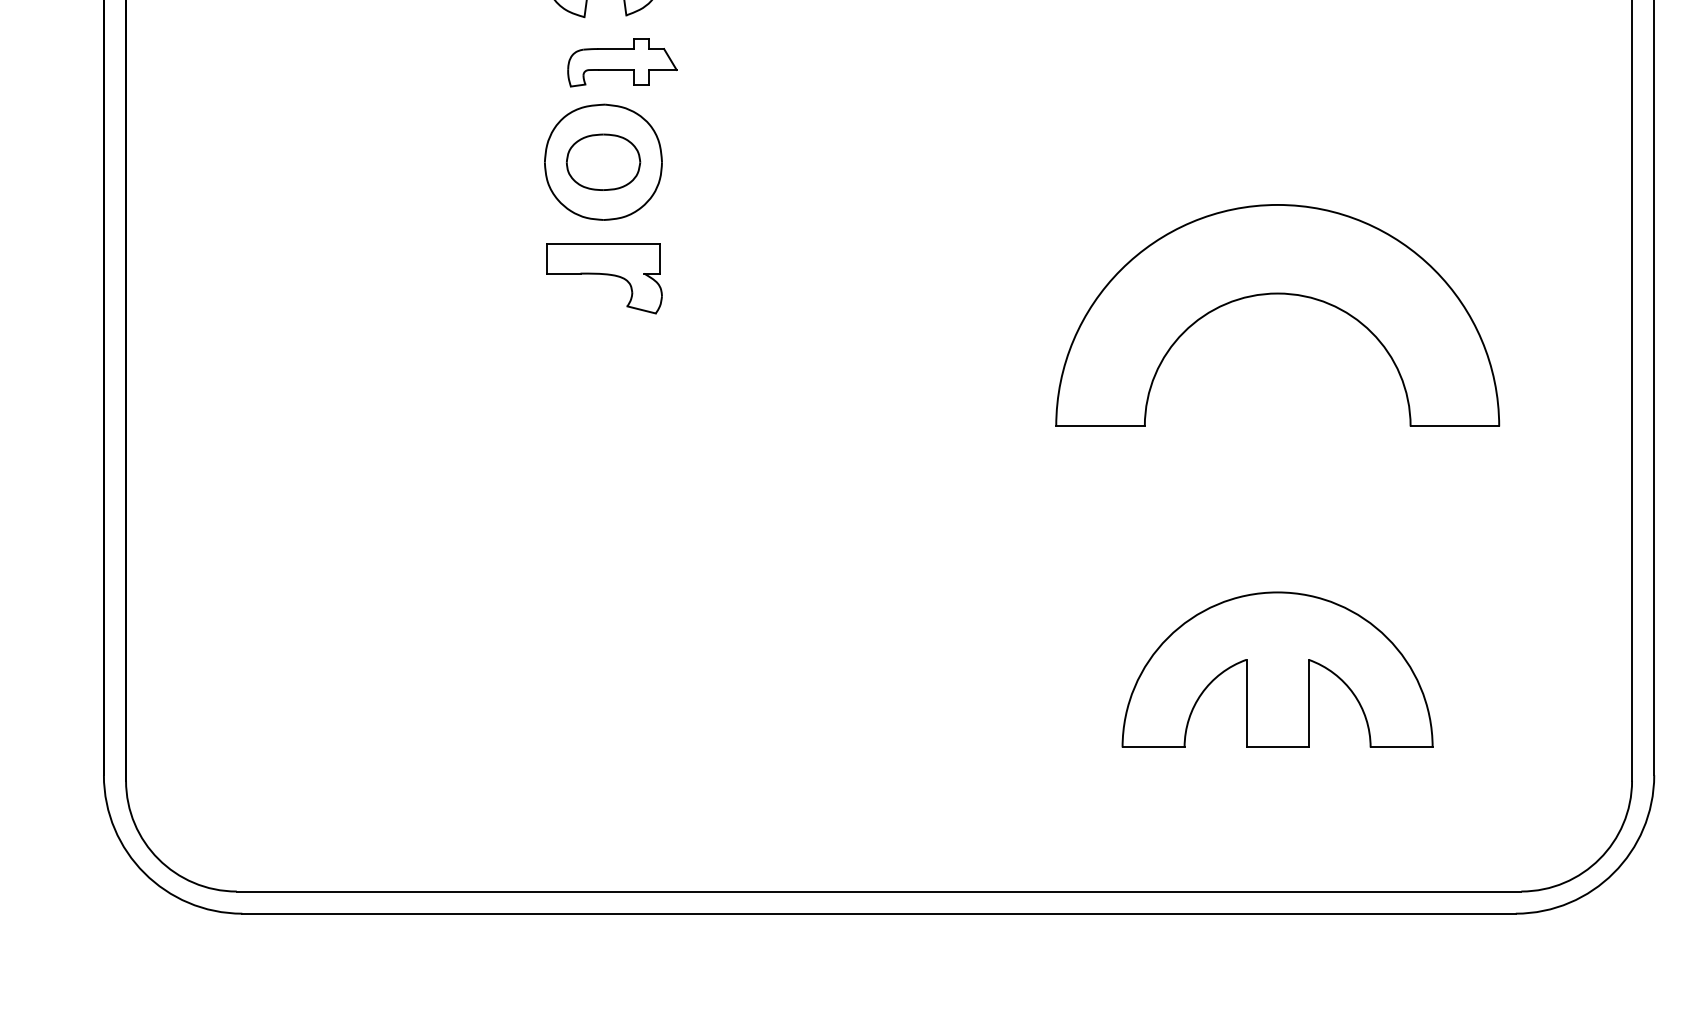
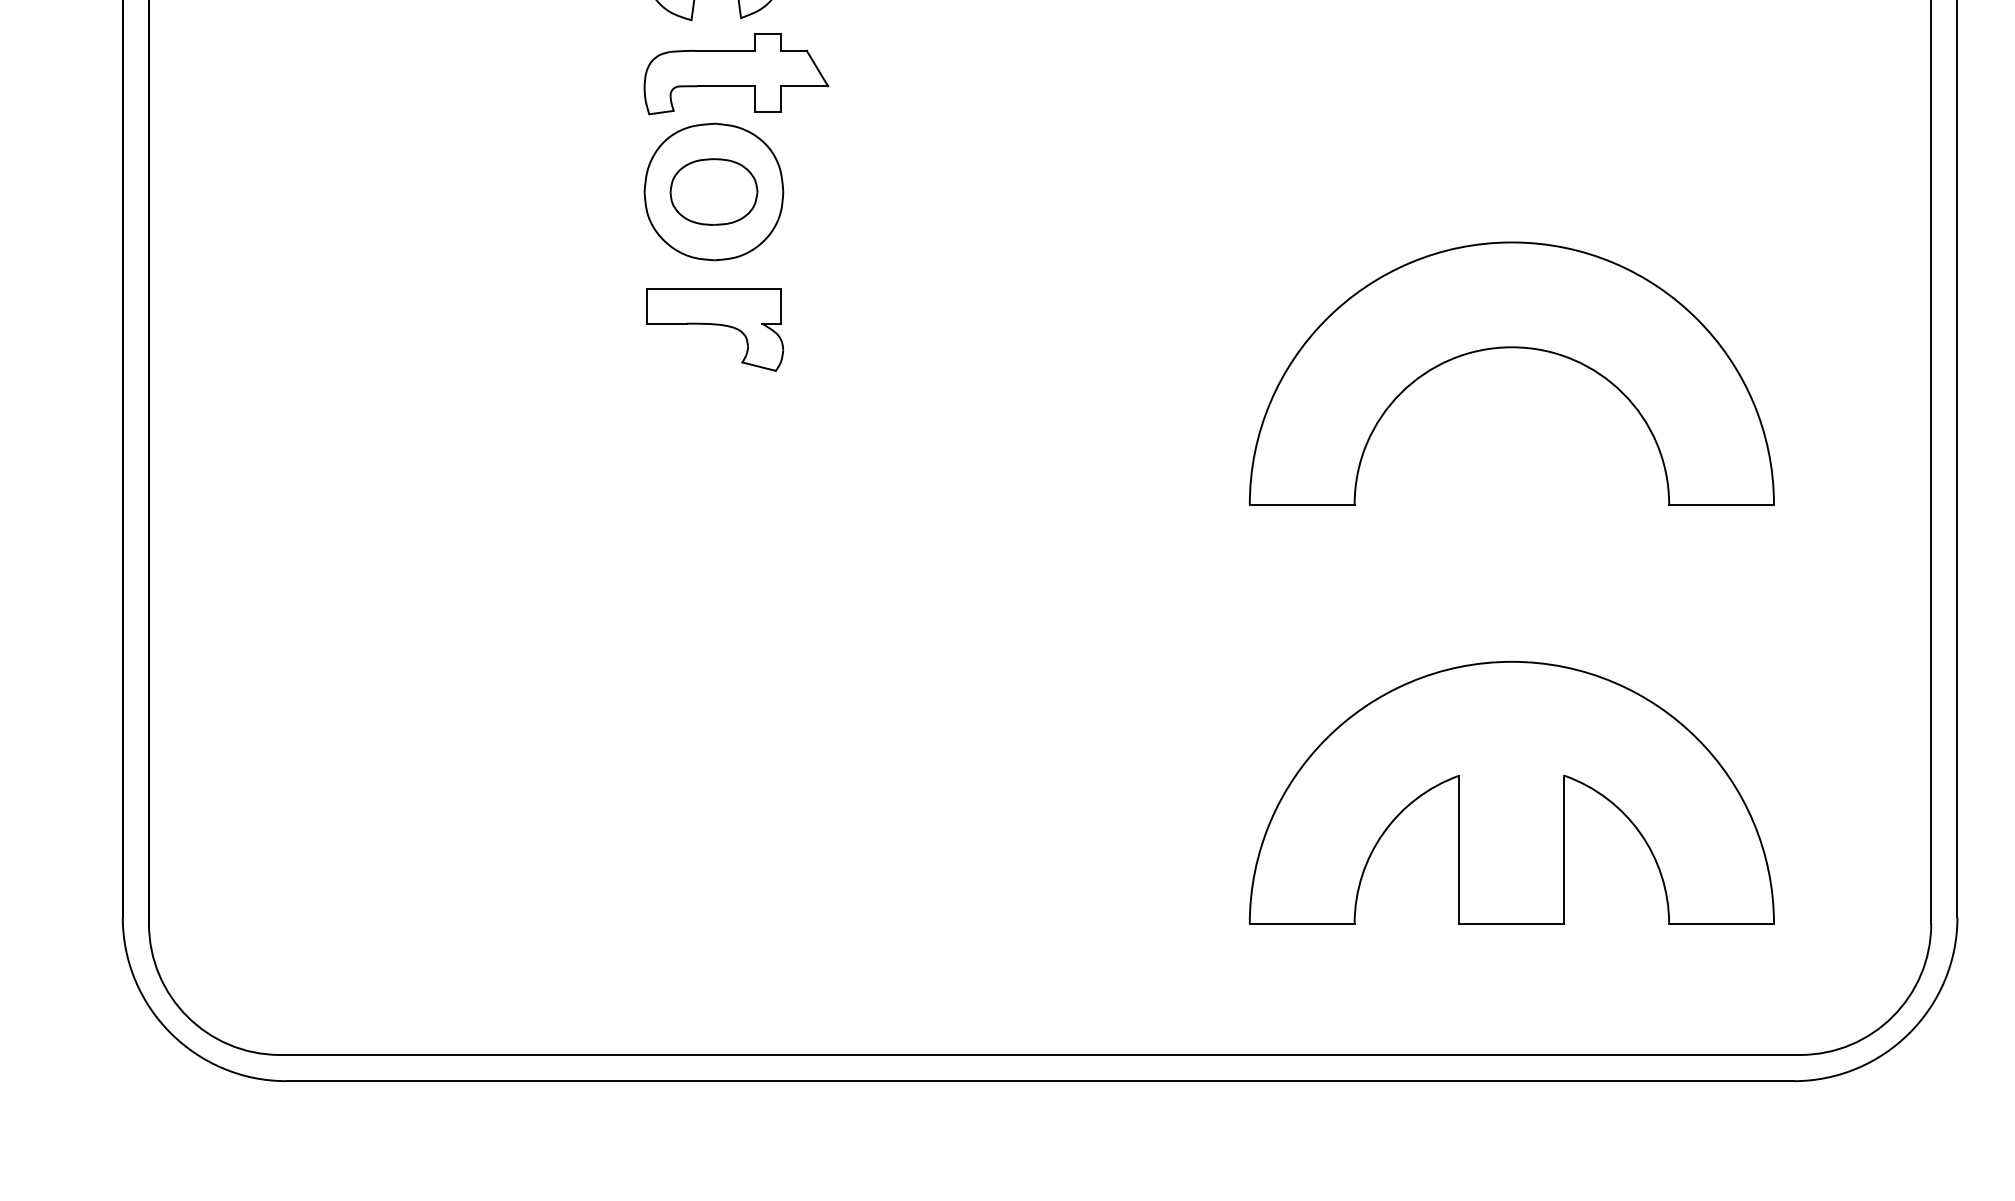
part: (622, 63) -> (736, 74), size x1.43
part: (1277, 669) -> (1511, 792), size x1.43

